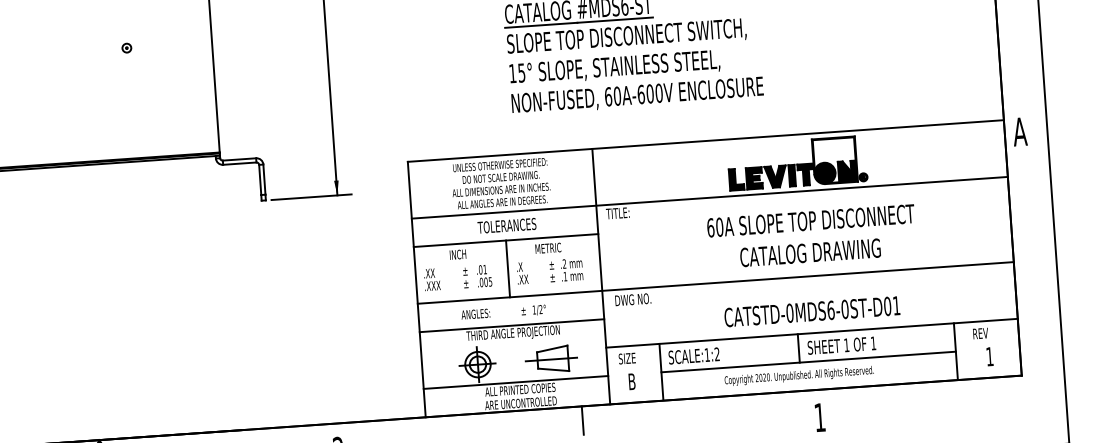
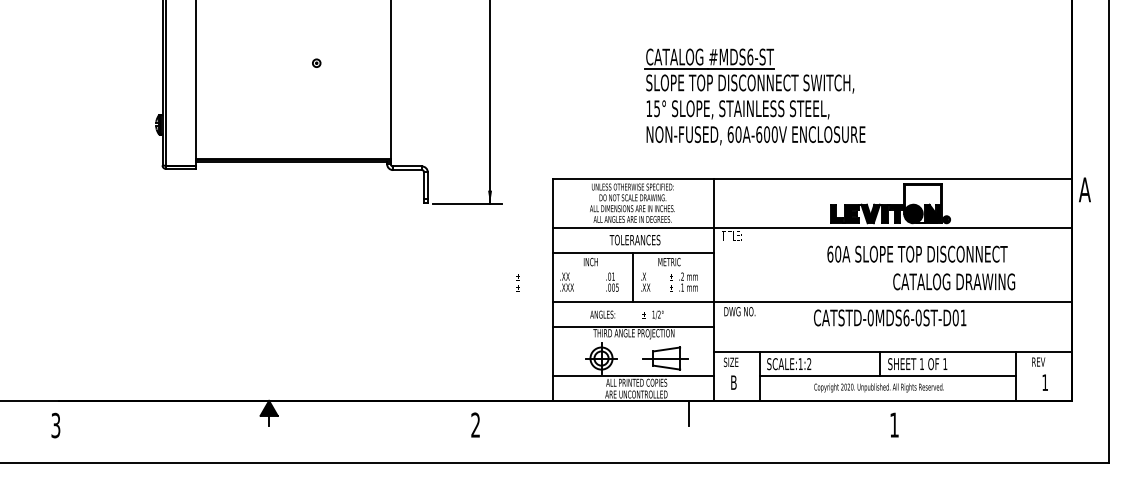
text: (810, 220) -> (917, 253), moved
text: (810, 252) -> (954, 281), moved
text: (464, 277) -> (517, 282), moved
text: (812, 311) -> (890, 317), moved

